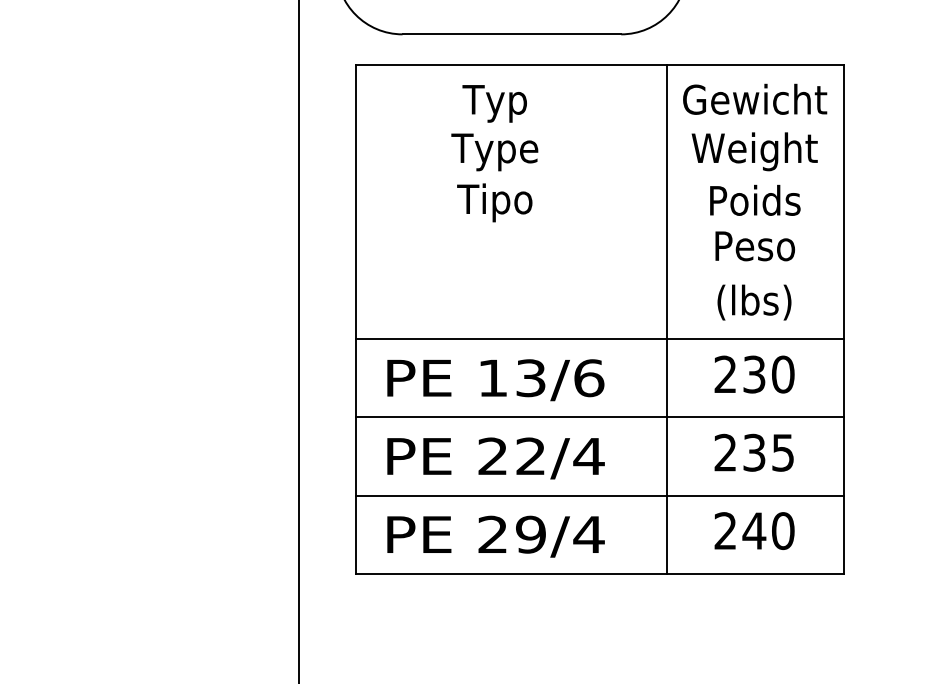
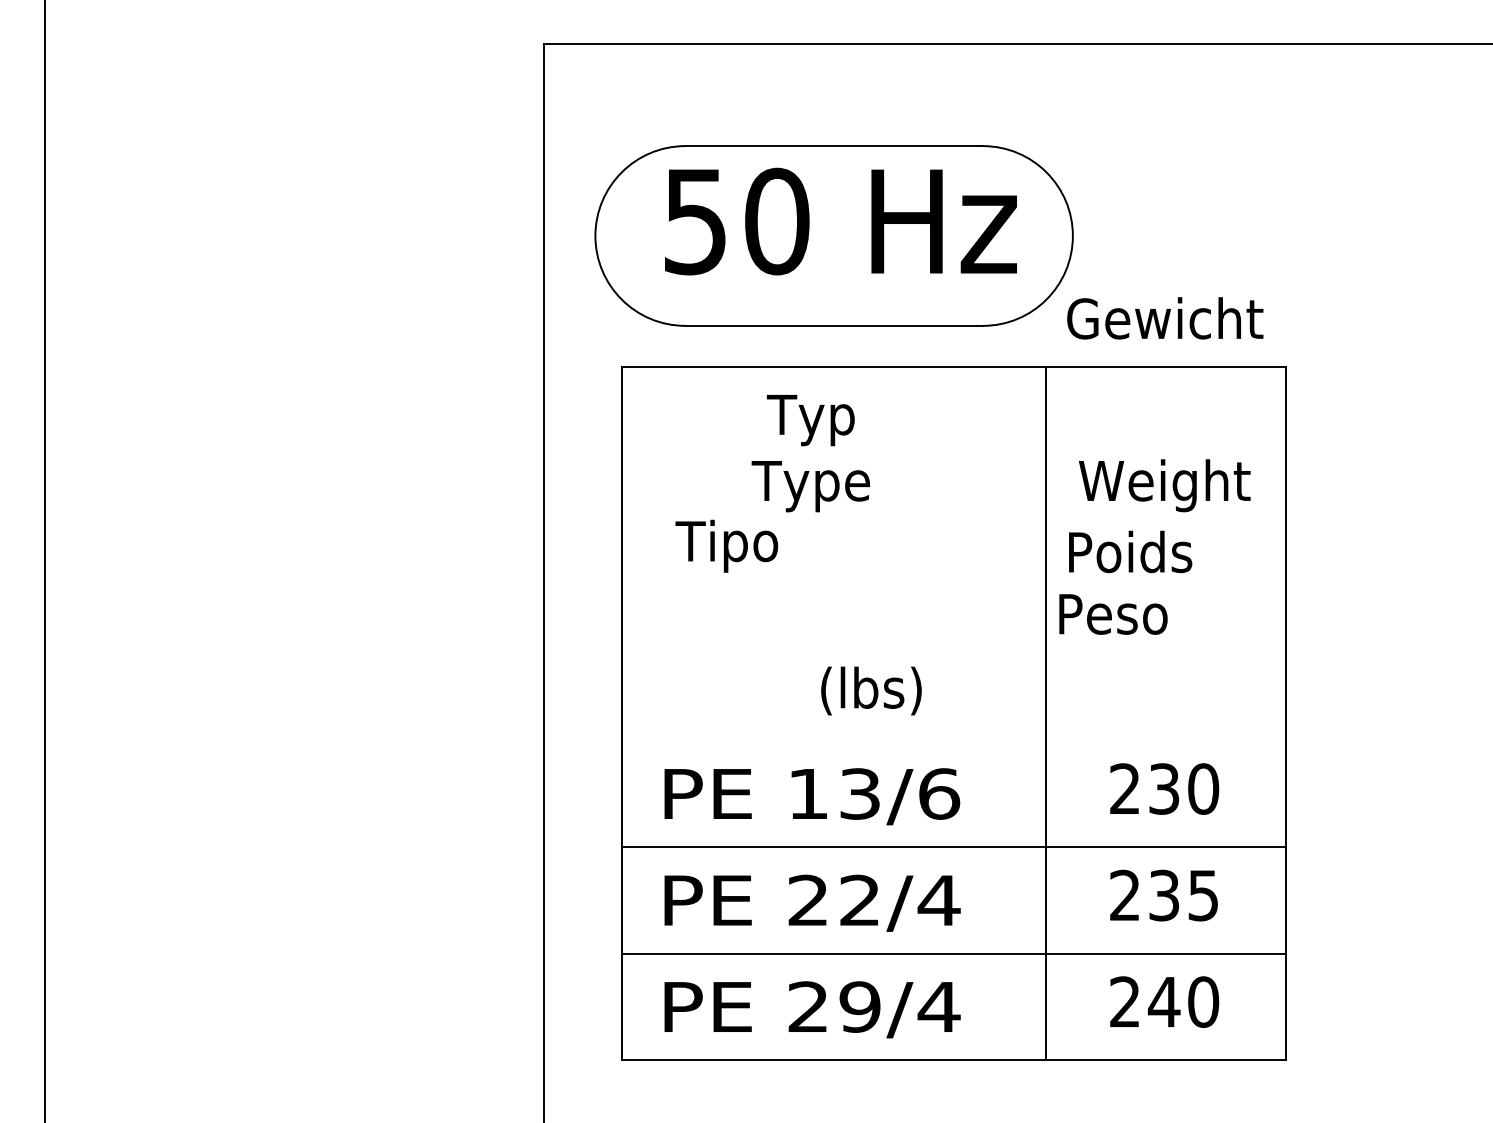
text: (755, 99) -> (1165, 318), moved
text: (755, 200) -> (1130, 551), moved
text: (494, 202) -> (726, 545), moved
text: (755, 246) -> (1113, 614), moved
text: (754, 302) -> (871, 690), moved
line: (599, 338) -> (953, 740), removed

